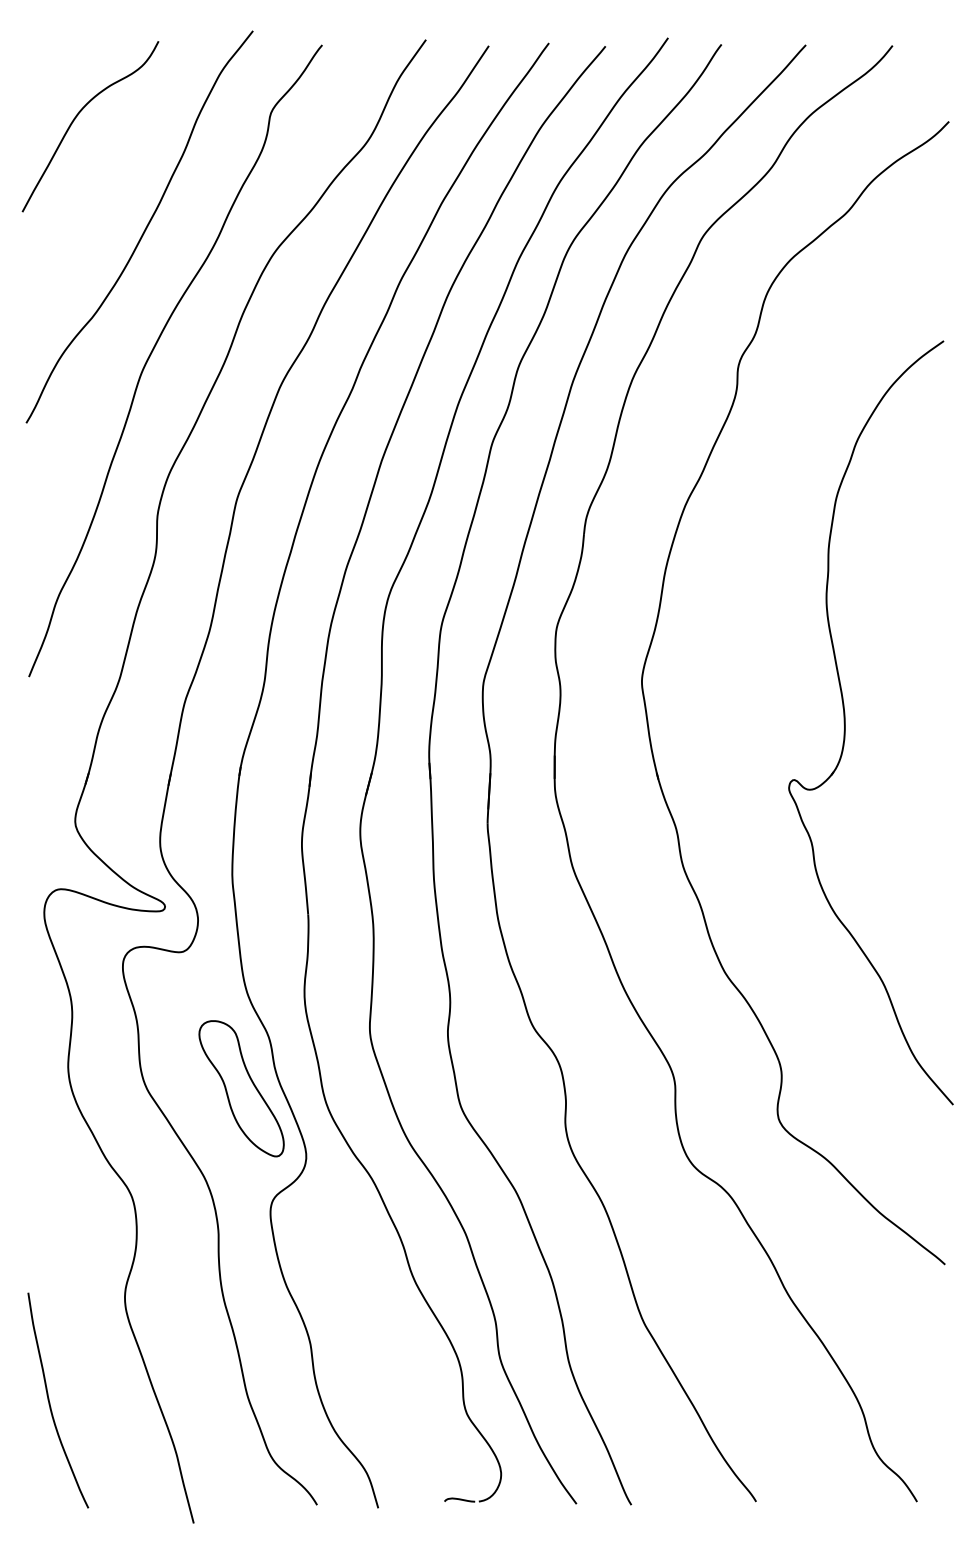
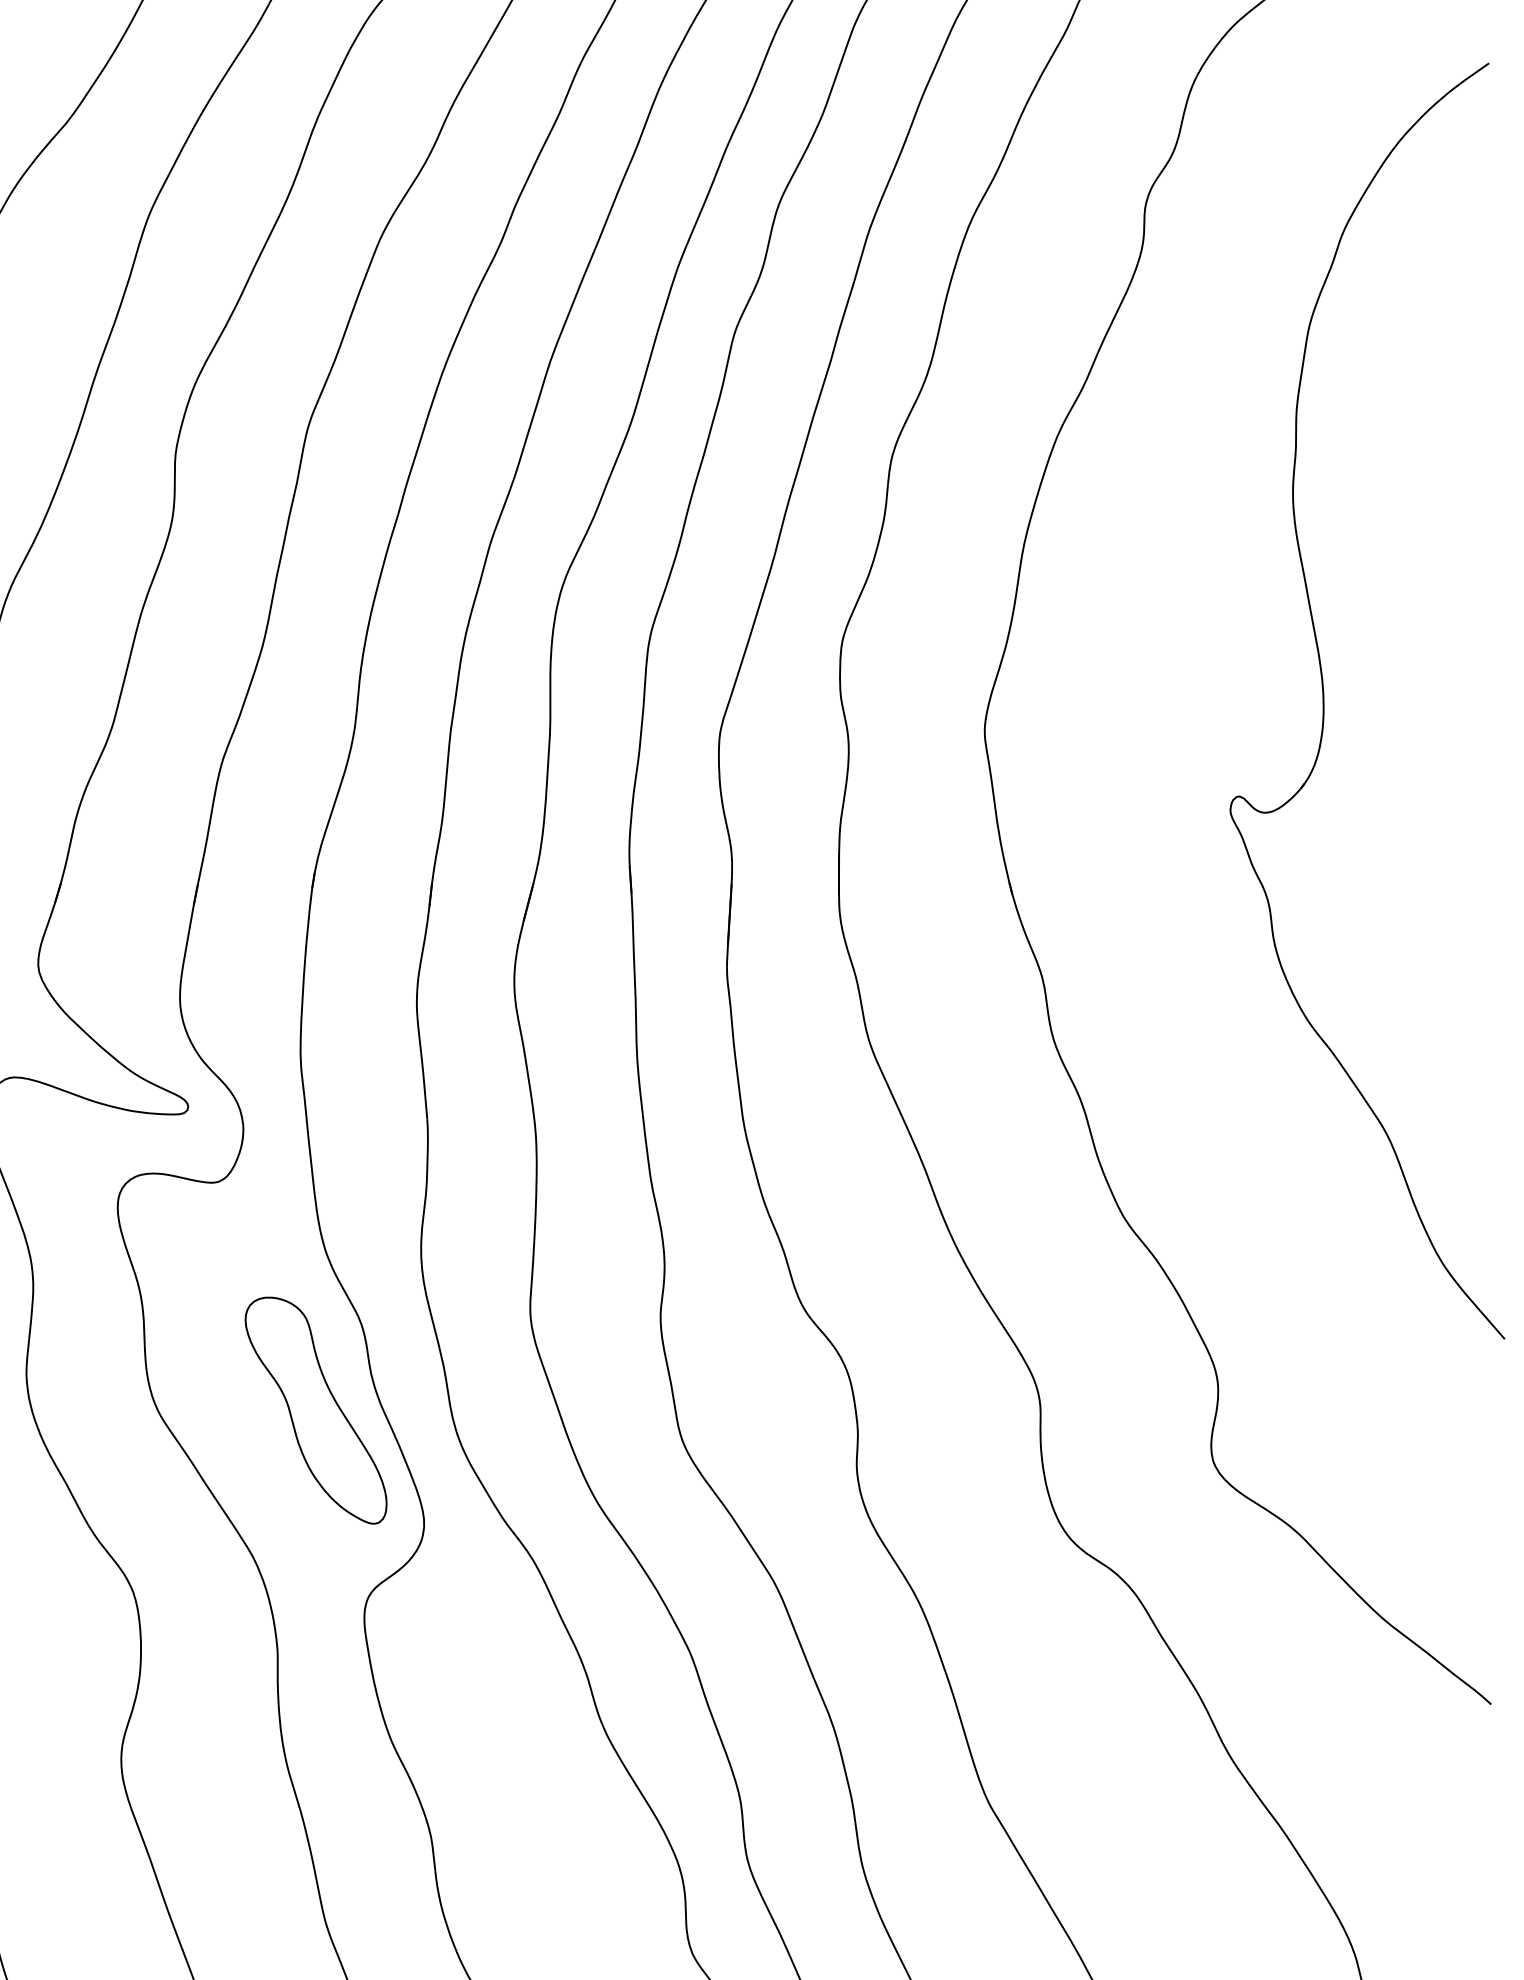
part: (845, 722) -> (1324, 700), moved

